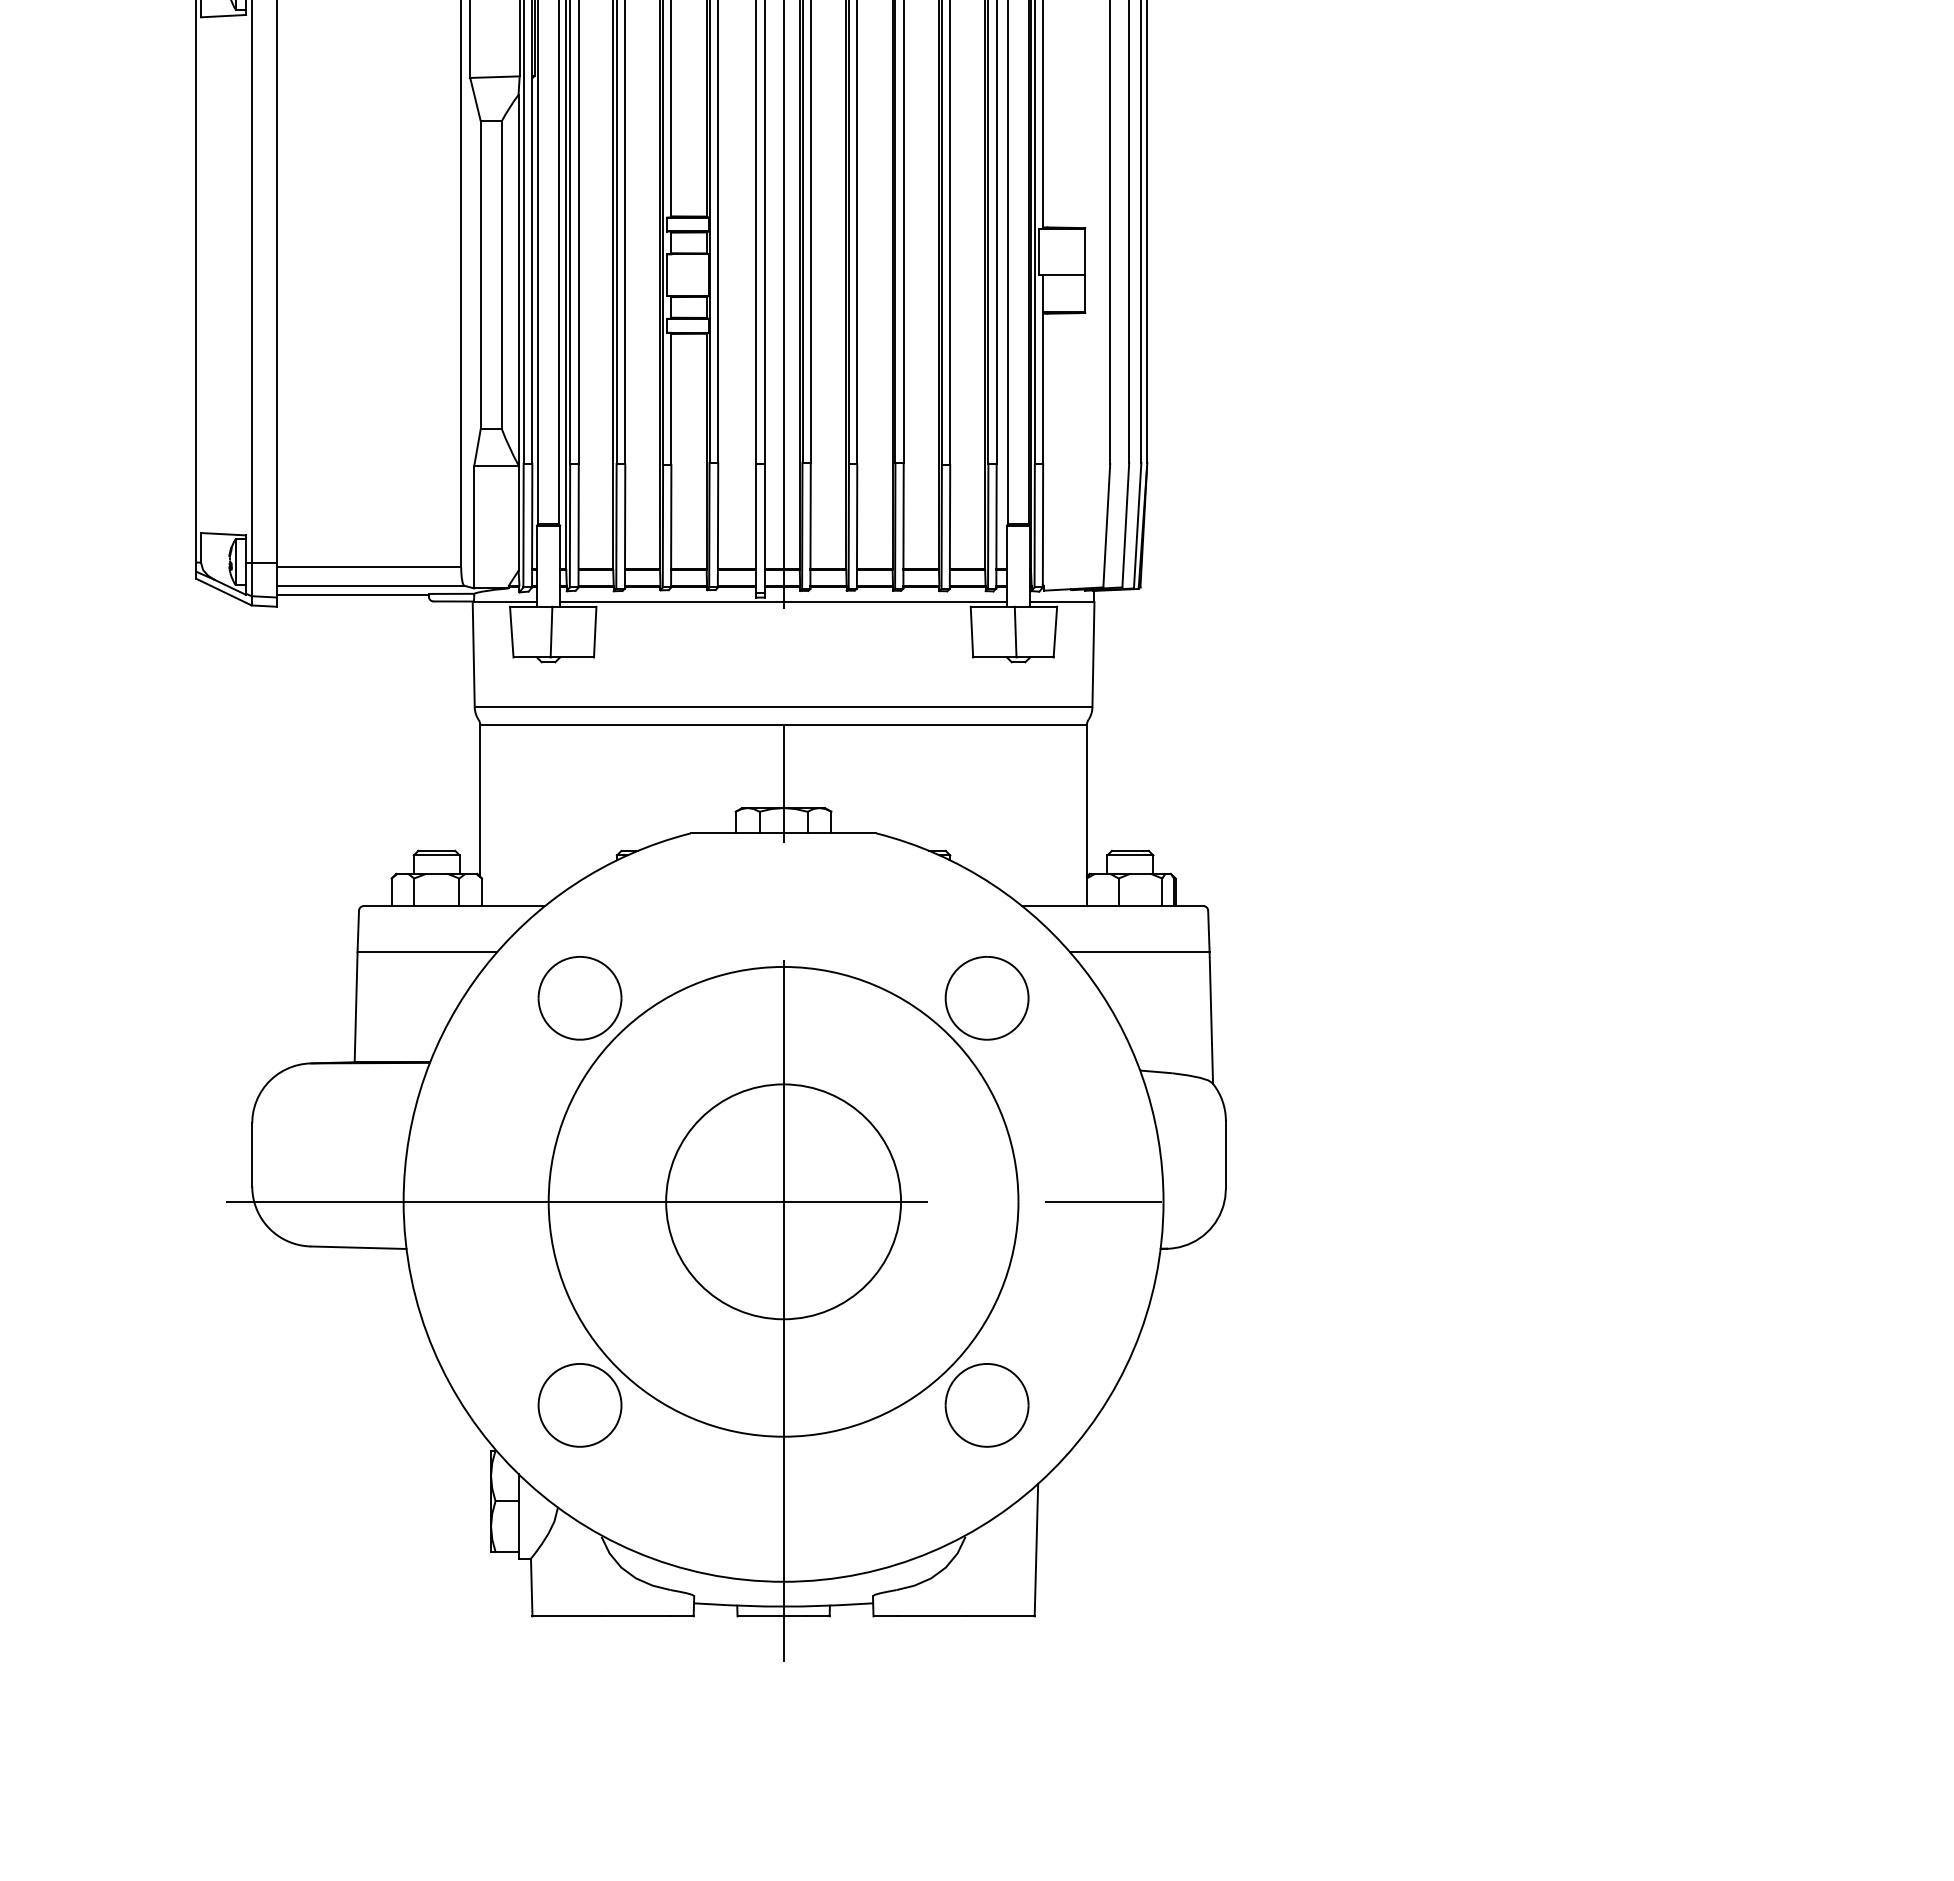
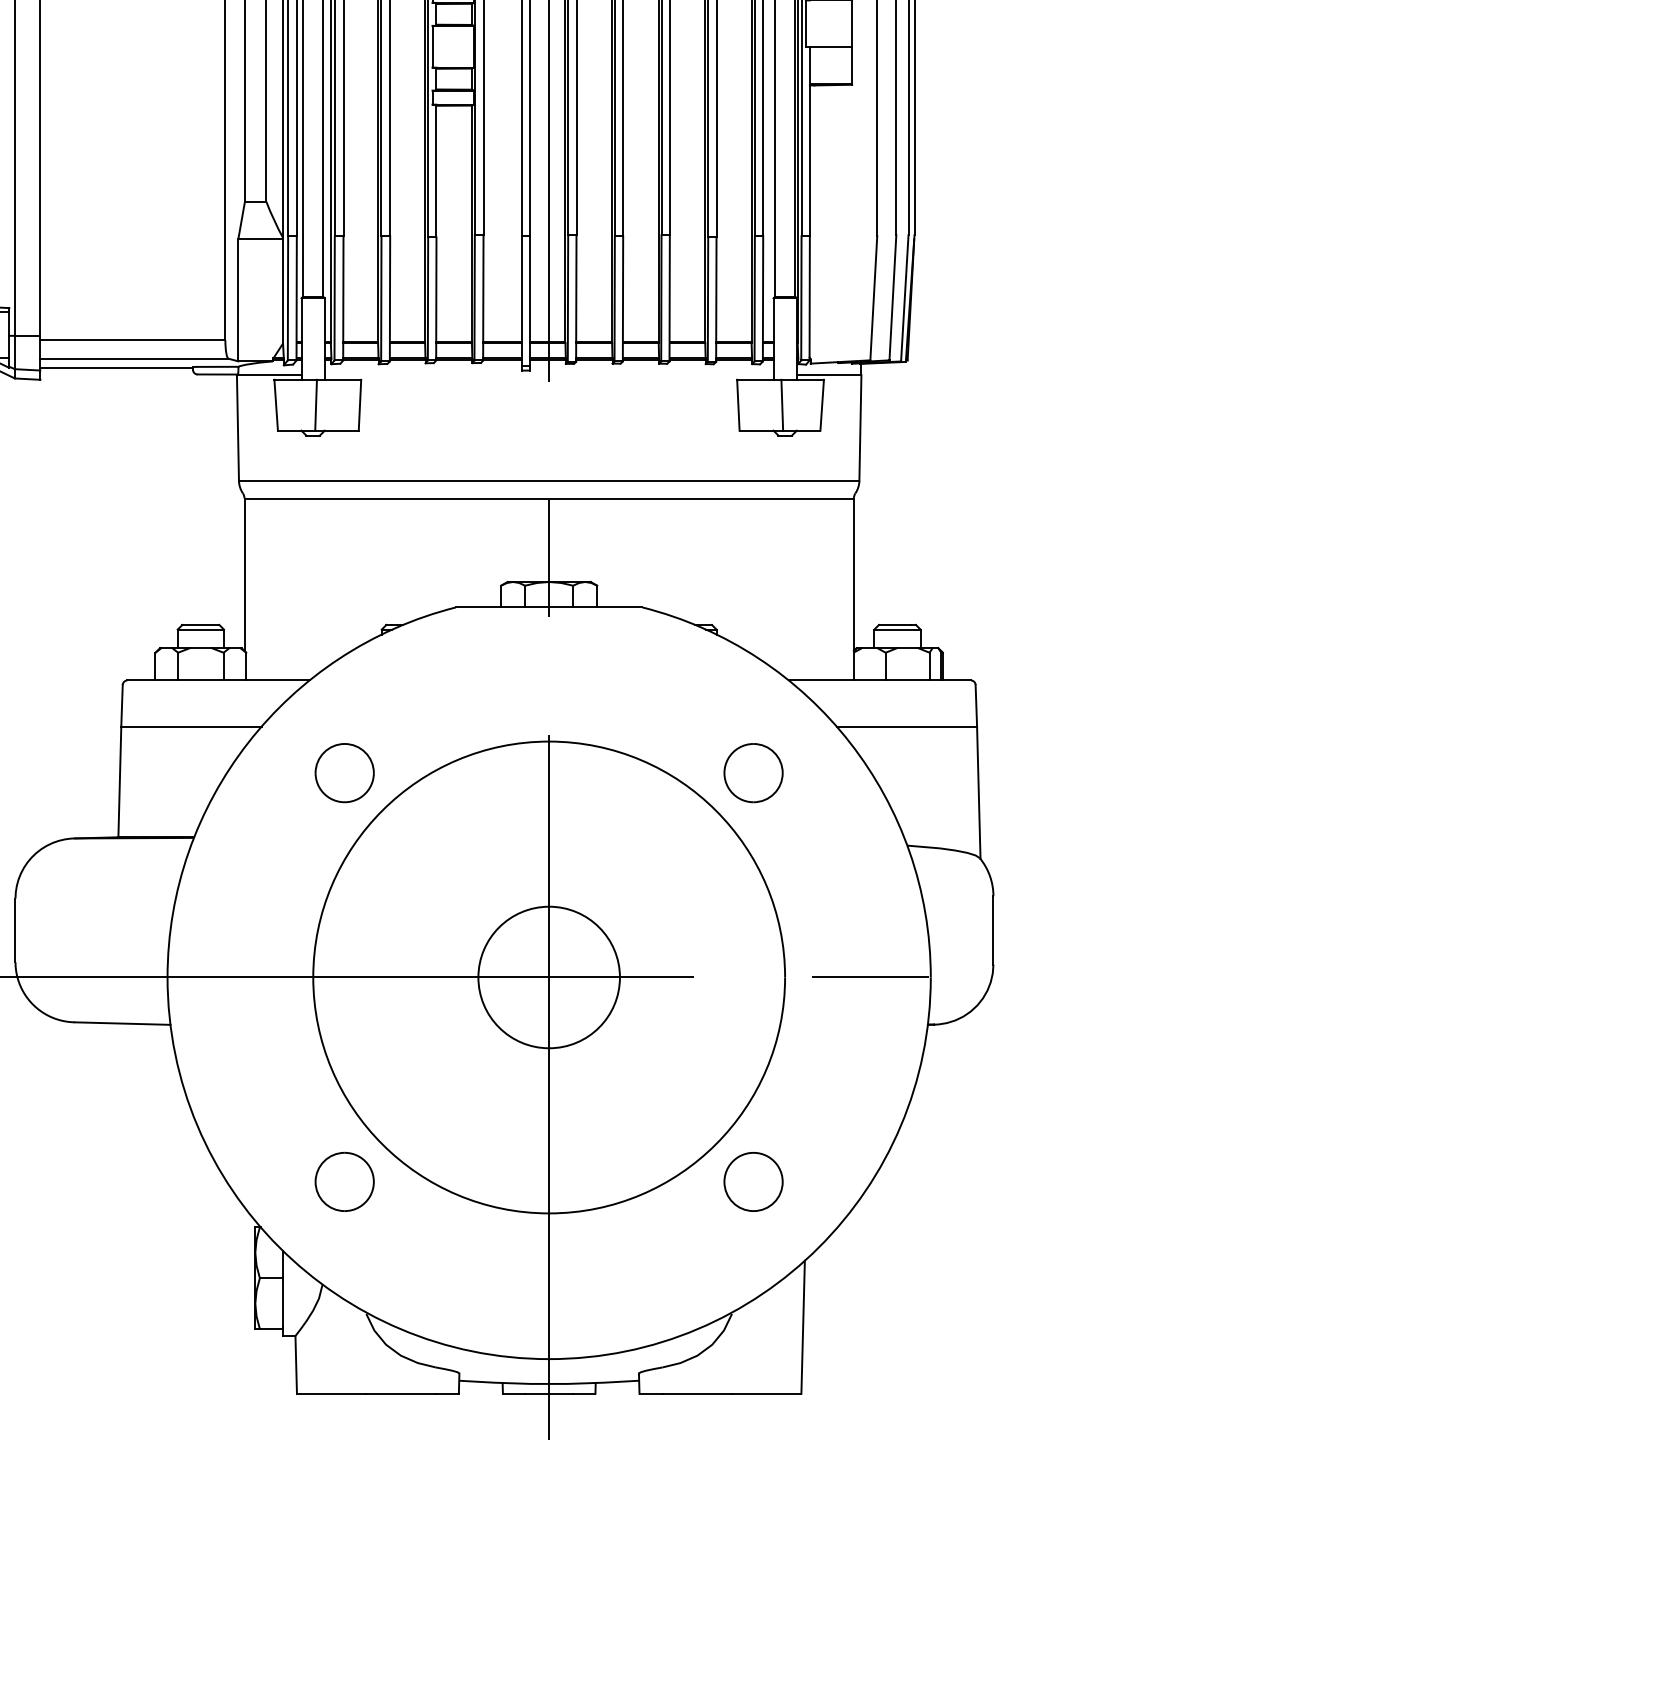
line: (783, 602) -> (549, 375), removed
part: (579, 998) -> (344, 773), size x0.7
part: (986, 998) -> (752, 773), size x0.7
circle: (783, 1201) -> (549, 977), size x0.6
part: (579, 1405) -> (344, 1182), size x0.7
part: (986, 1405) -> (752, 1182), size x0.7

